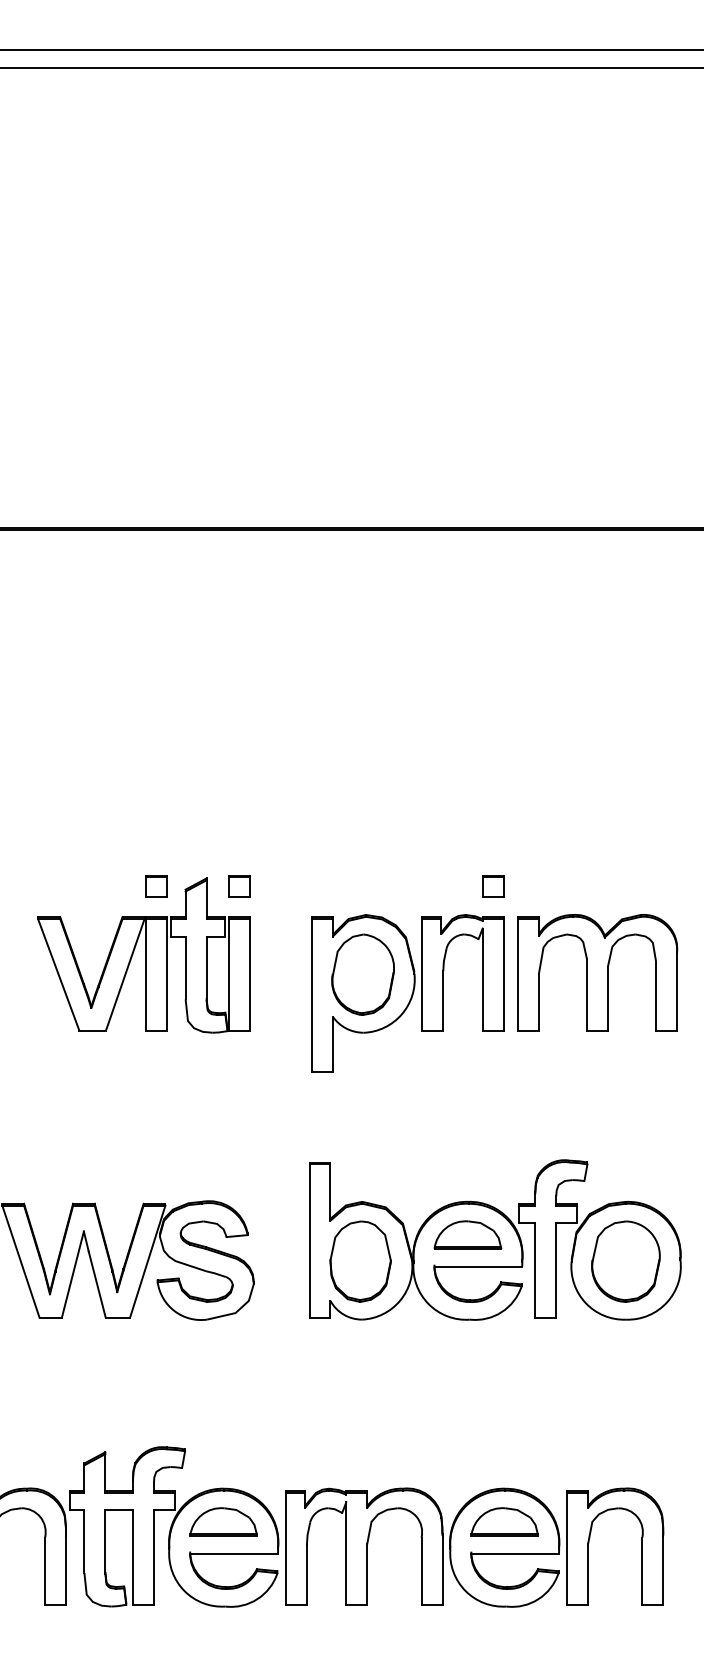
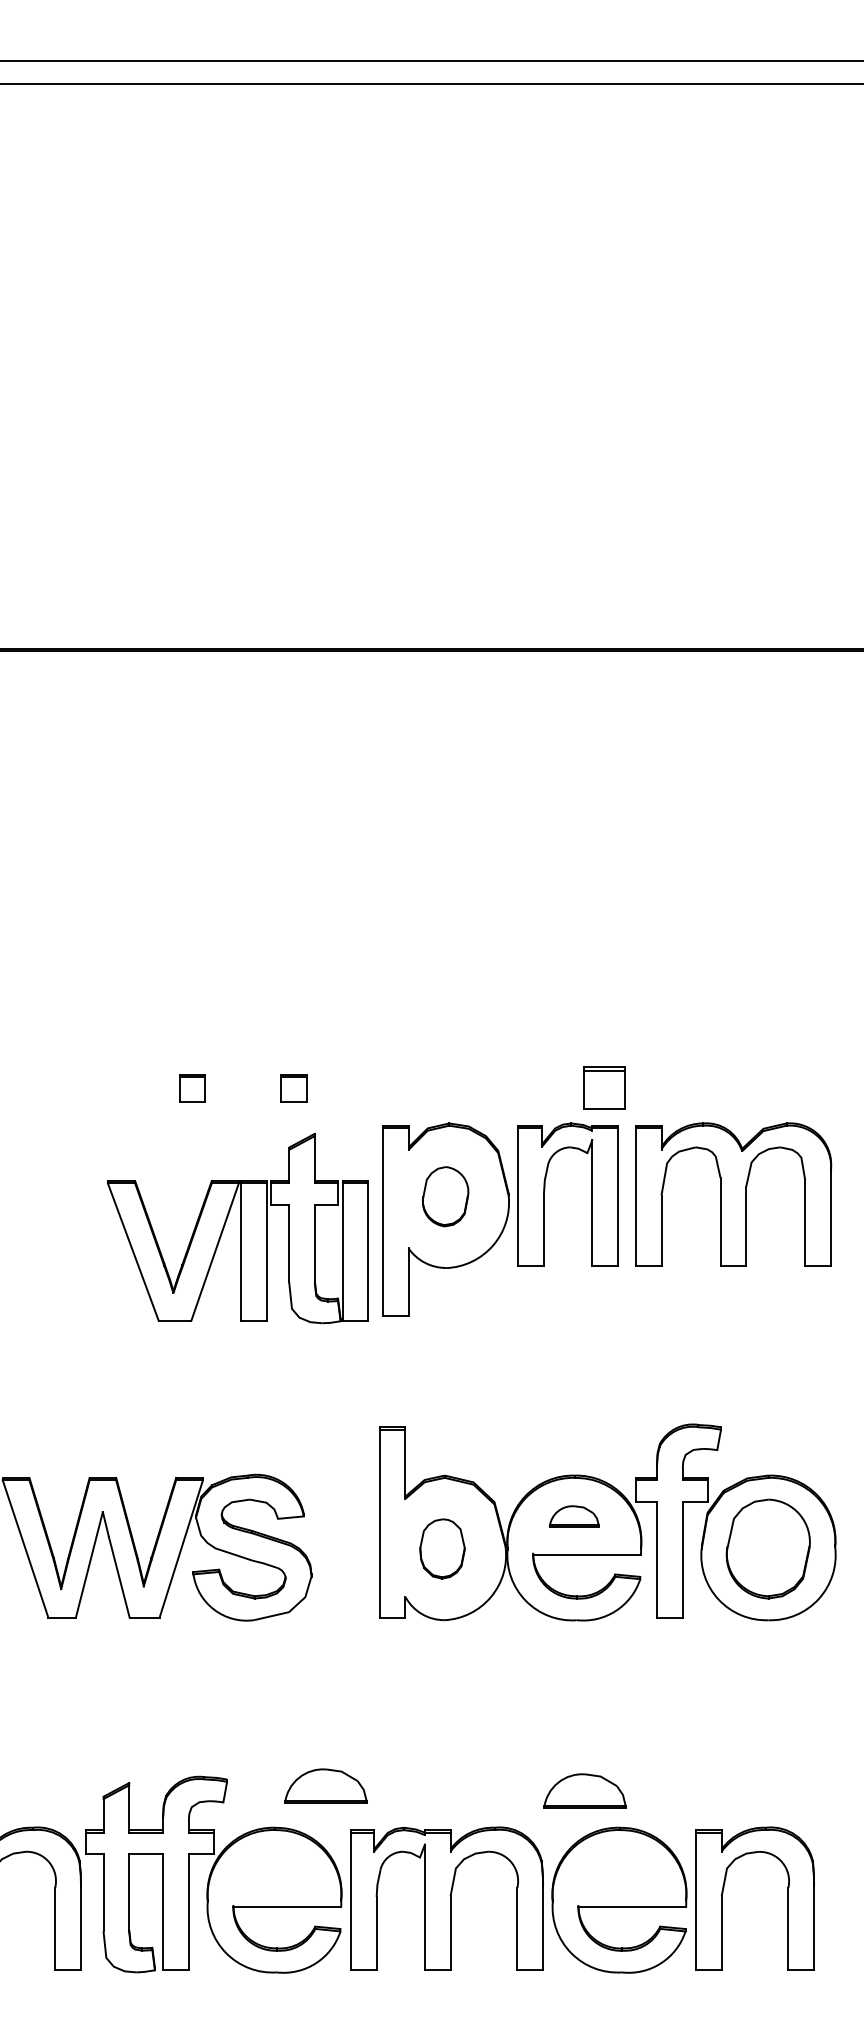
part: (493, 886) -> (605, 1088), size x1.6
part: (143, 955) -> (237, 1228), moved
part: (362, 974) -> (444, 1196), size x0.6
part: (467, 1234) -> (573, 1515), size x0.6
part: (360, 1261) -> (442, 1548), size x0.6
part: (223, 1521) -> (325, 1785), moved
part: (504, 1521) -> (584, 1790), moved

